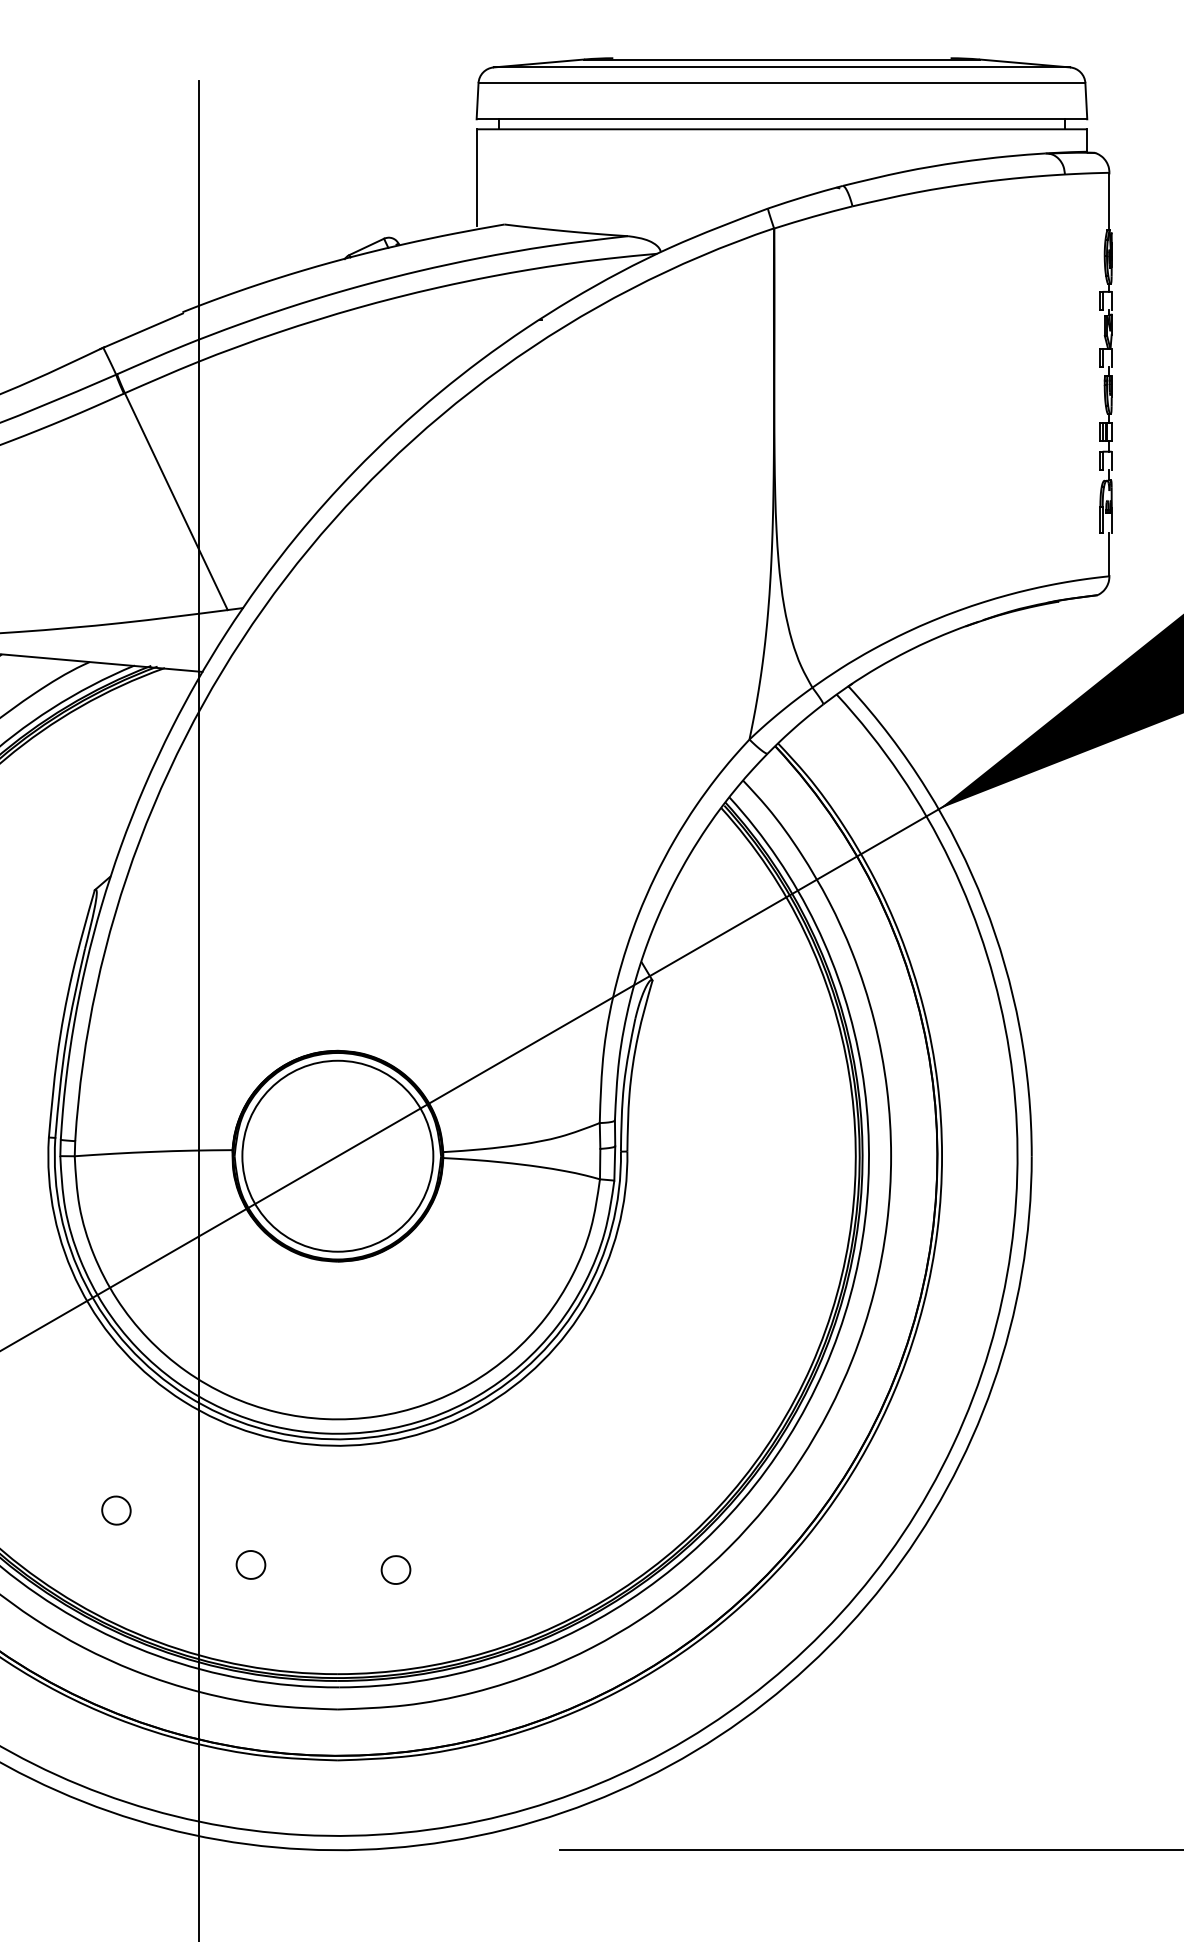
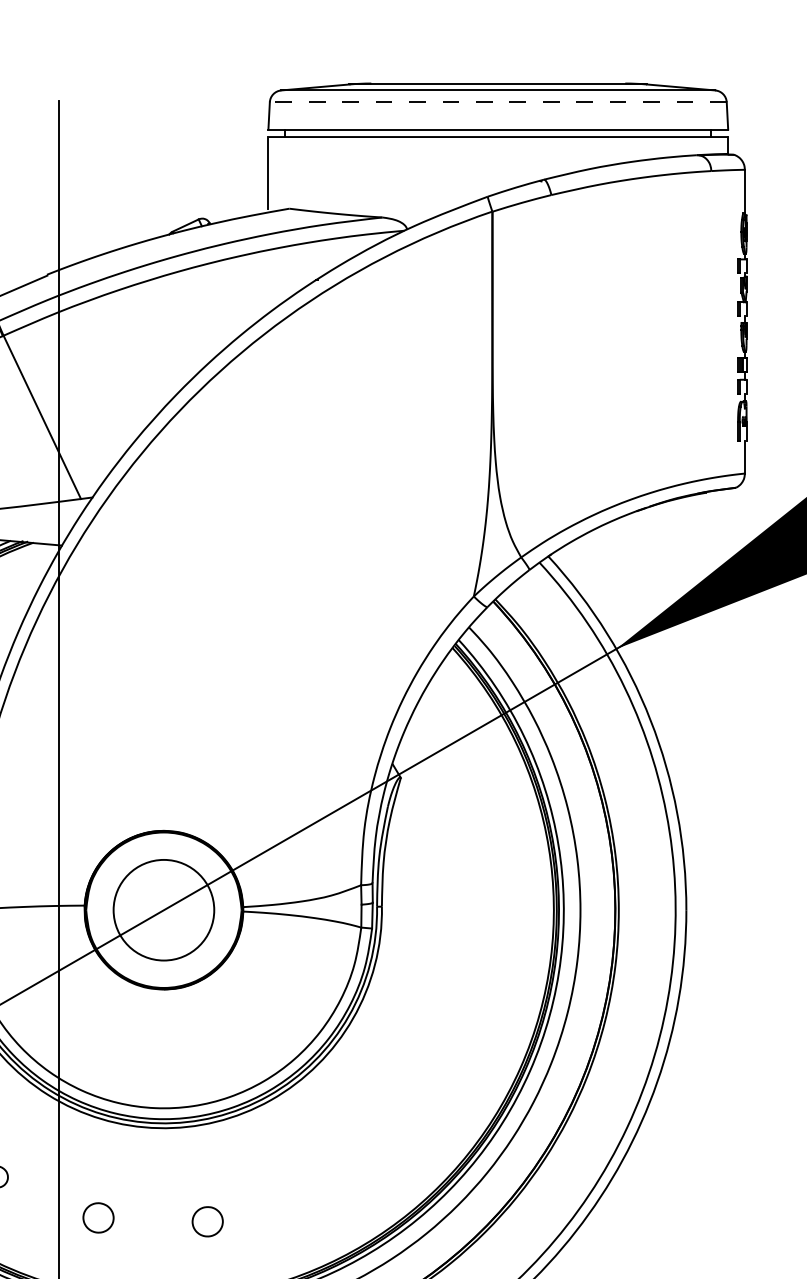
line: (781, 83) -> (497, 102), solid -> dashed
circle: (337, 1155) -> (163, 909), size x0.7
part: (250, 1564) -> (98, 1217), size x1.4
part: (395, 1569) -> (207, 1221), size x1.4

